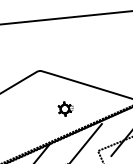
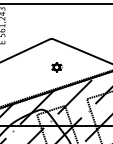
part: (64, 109) -> (56, 67), moved

